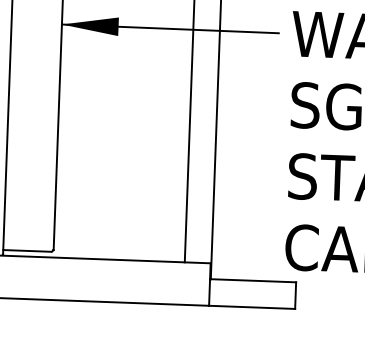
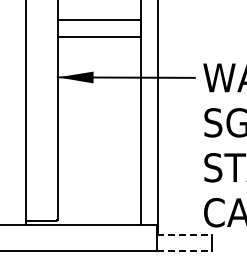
line: (253, 280) -> (184, 234), solid -> dashed
line: (252, 307) -> (184, 251), solid -> dashed

